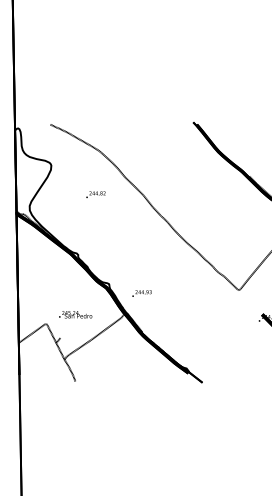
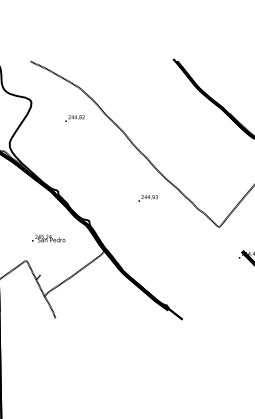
text: (95, 194) -> (74, 118), moved
text: (141, 293) -> (147, 198), moved
text: (75, 314) -> (48, 238), moved

